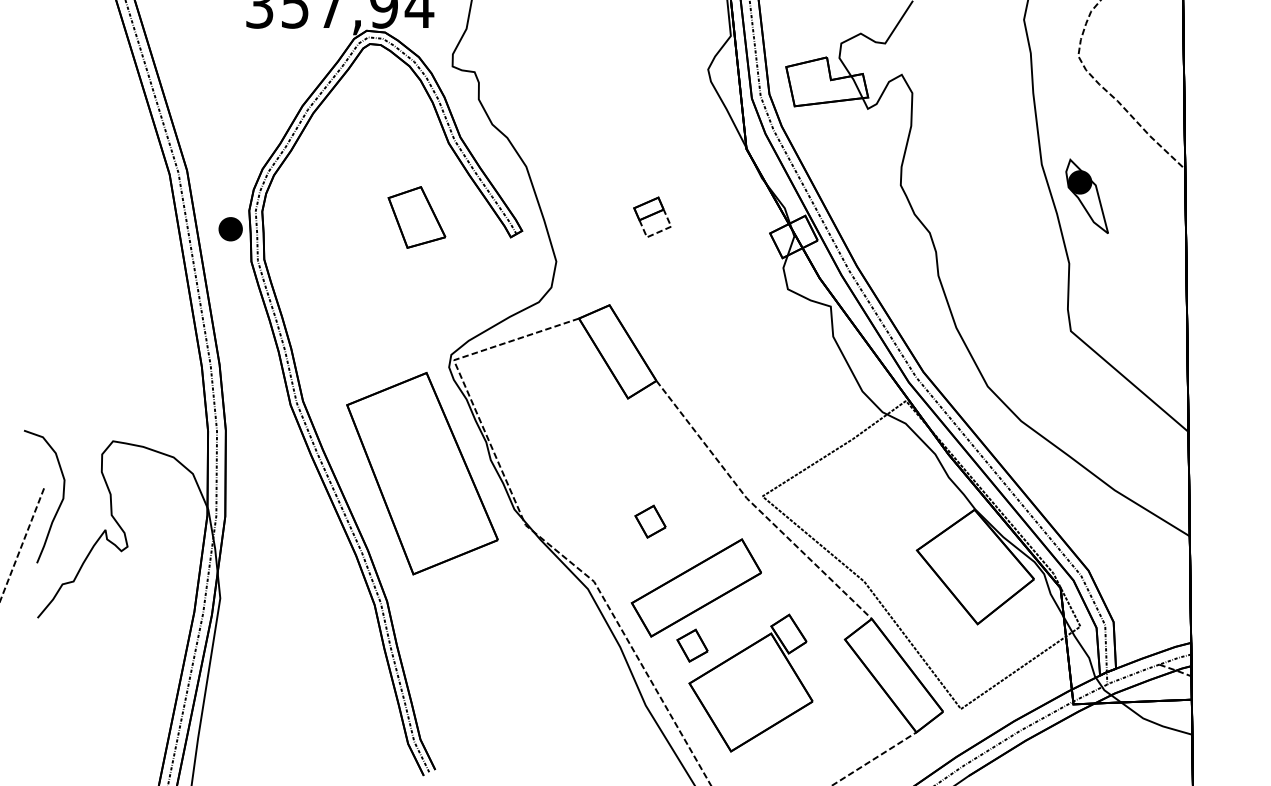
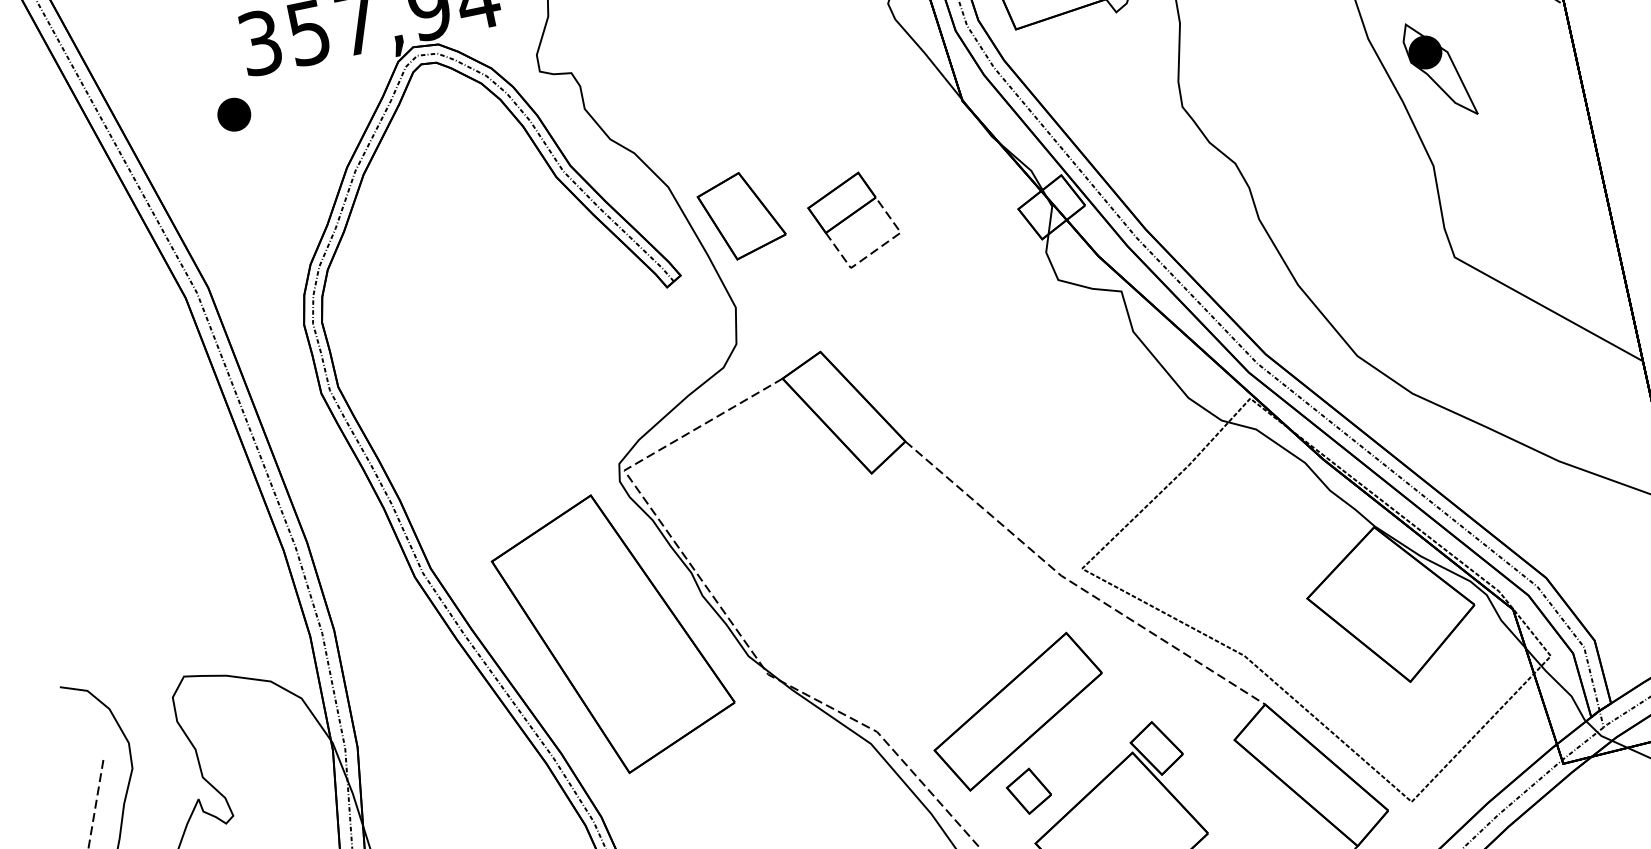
part: (416, 217) -> (741, 215), moved
part: (652, 217) -> (854, 220), size x1.67
part: (230, 229) -> (234, 115), moved
part: (650, 521) -> (936, 634), removed

